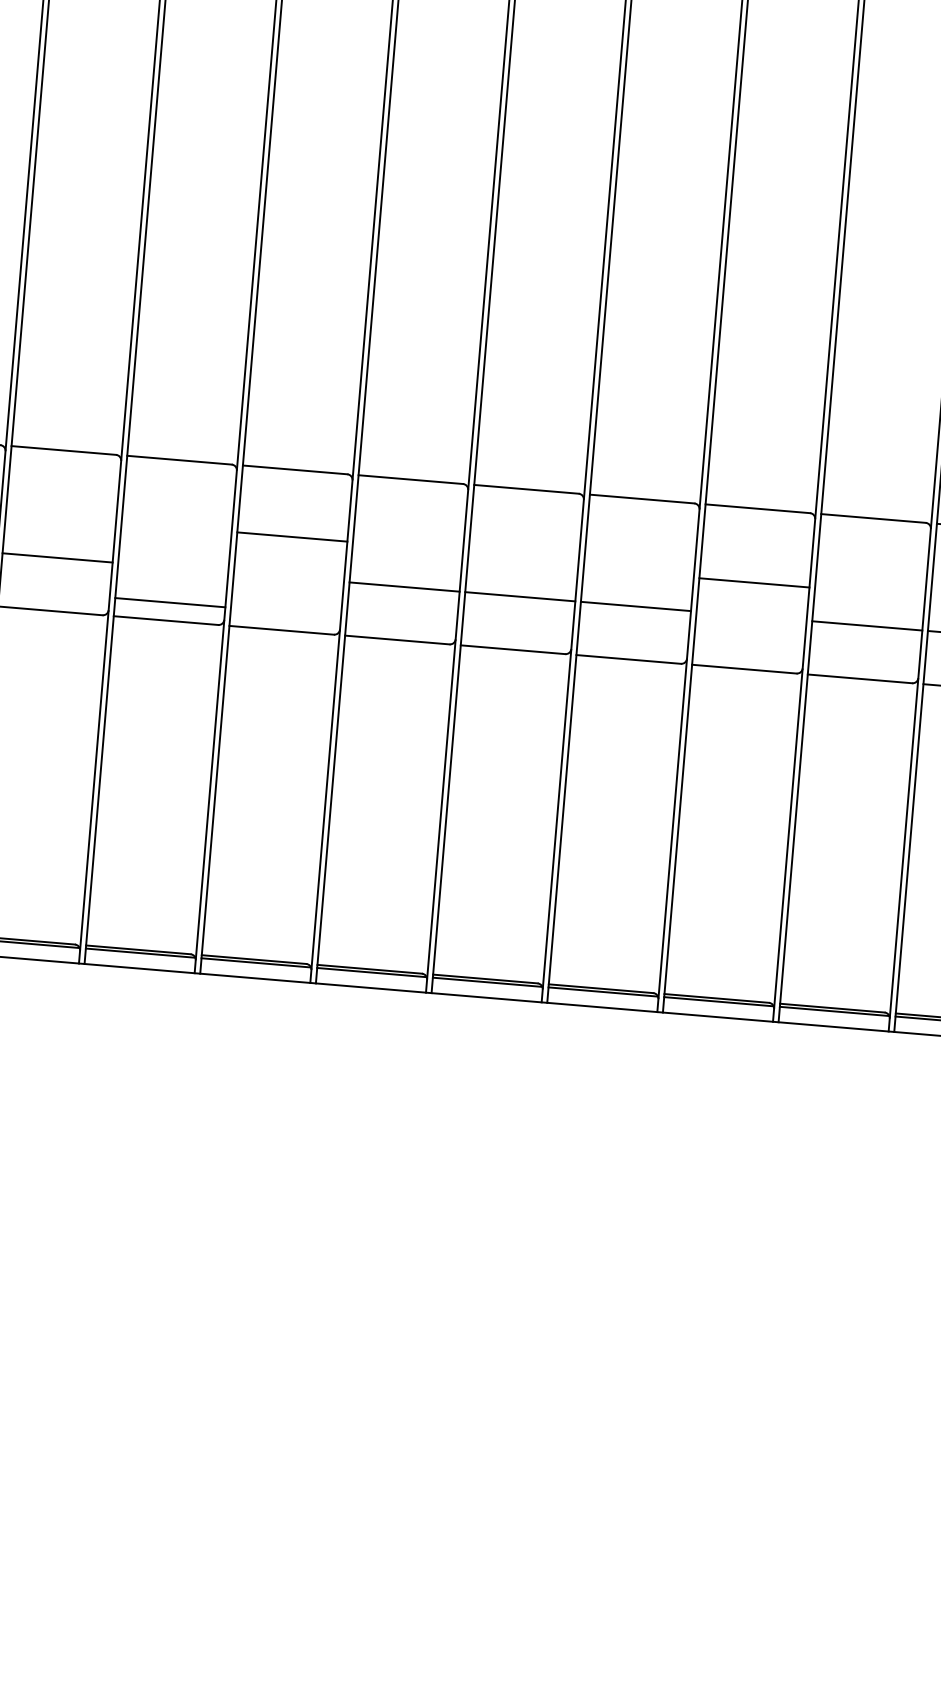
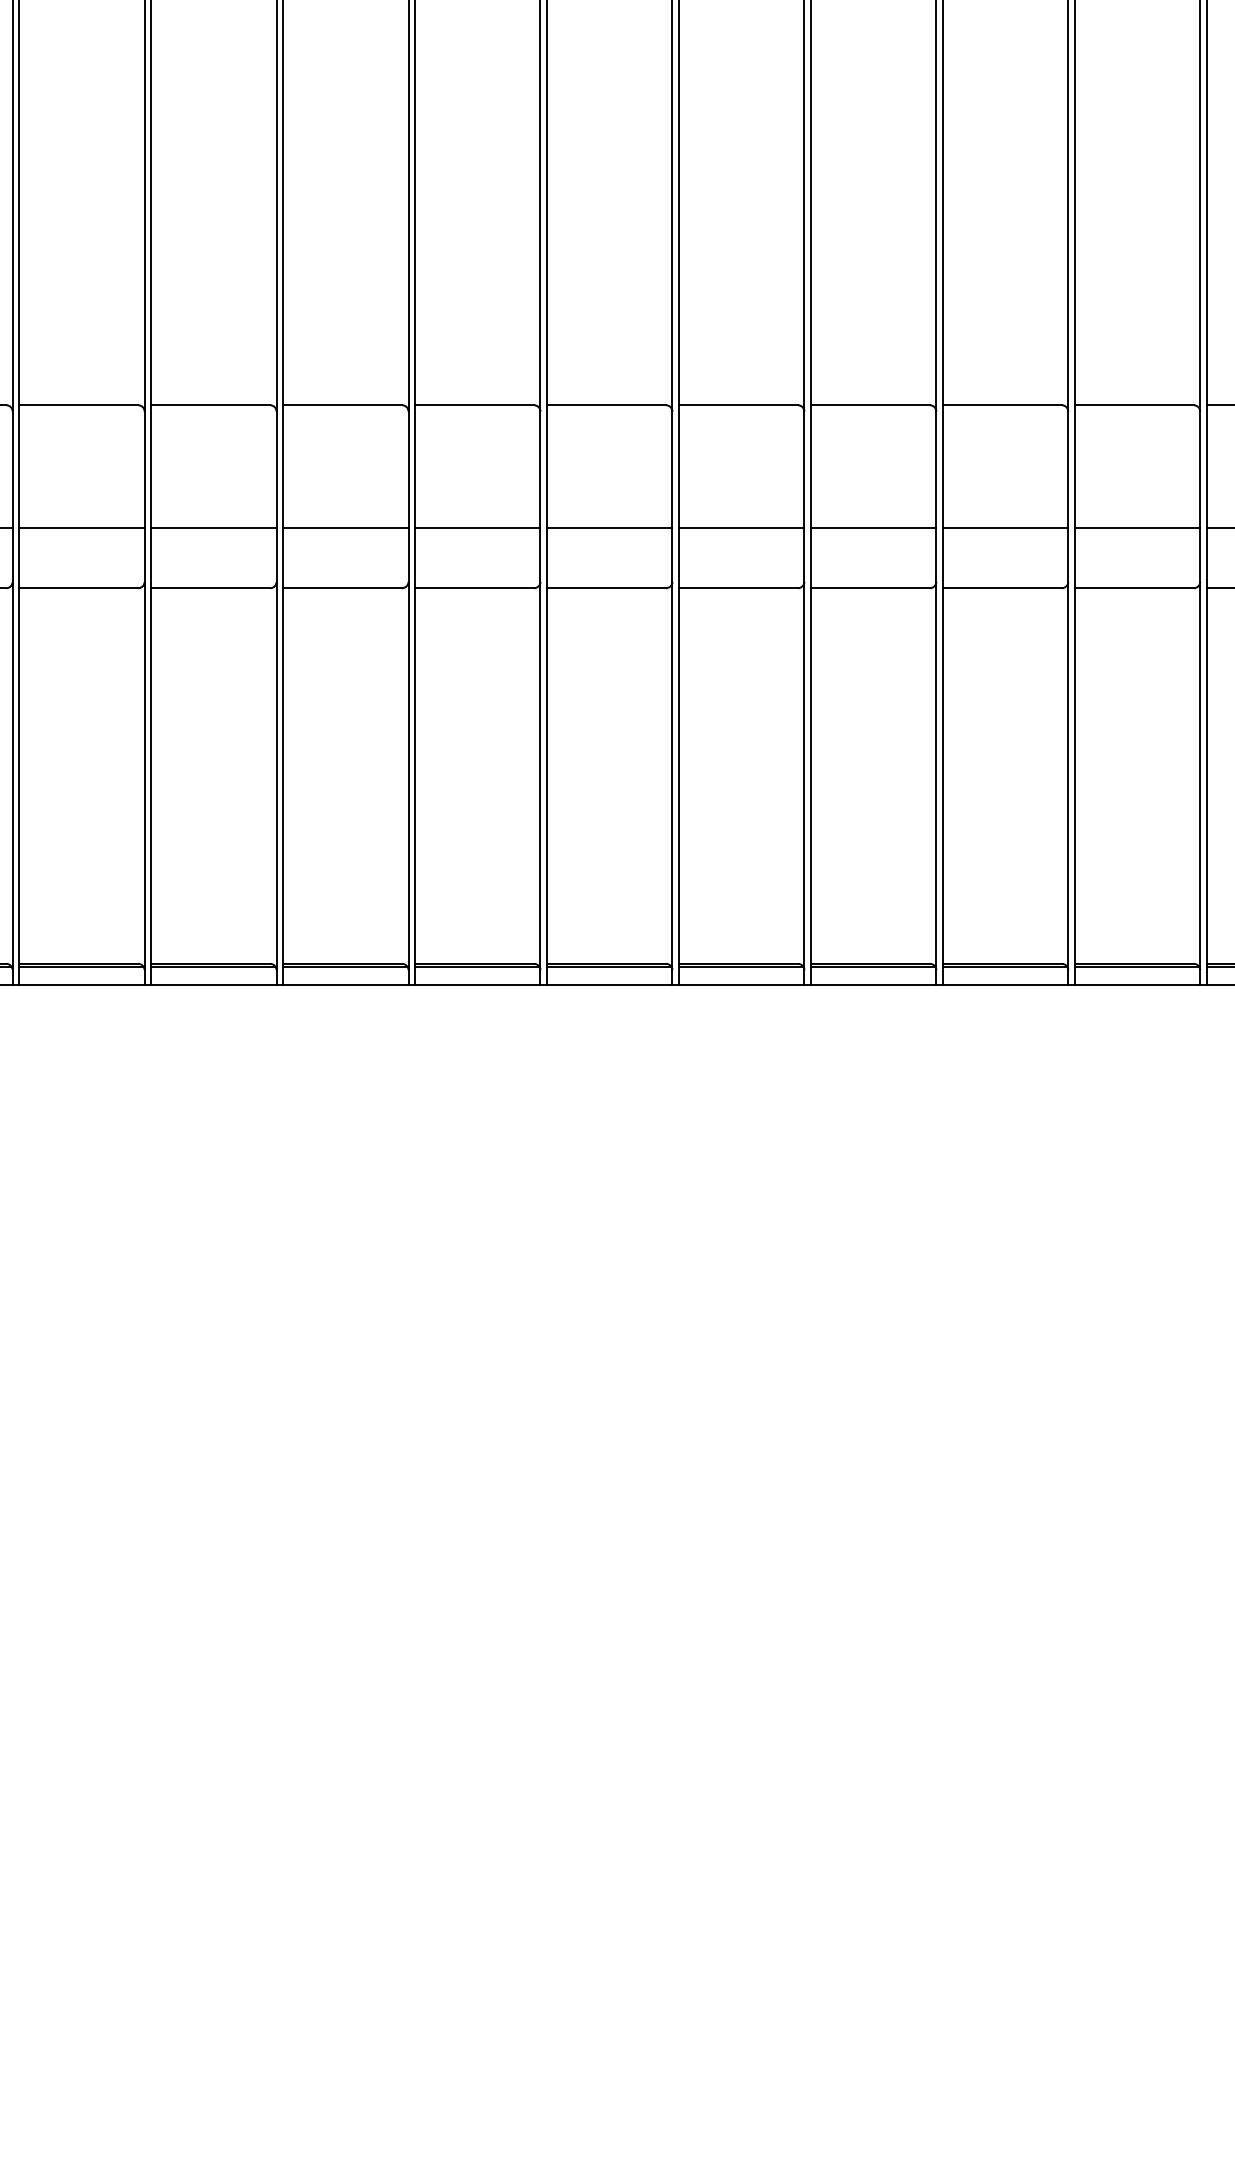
line: (292, 536) -> (213, 527), moved
line: (754, 582) -> (741, 527), moved
line: (170, 602) -> (81, 527), moved

